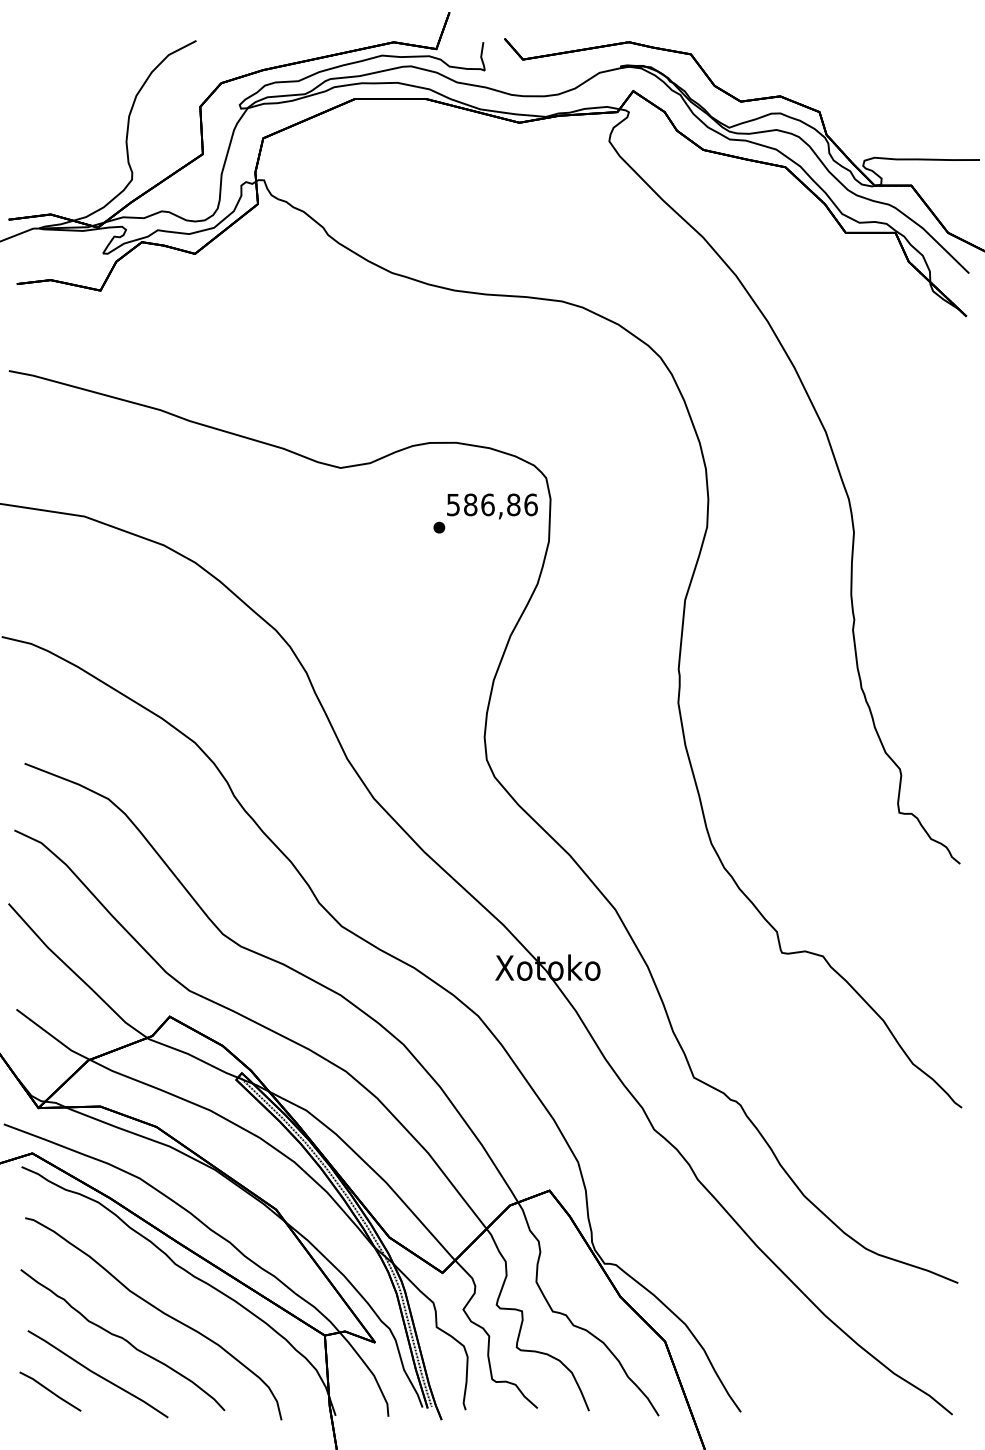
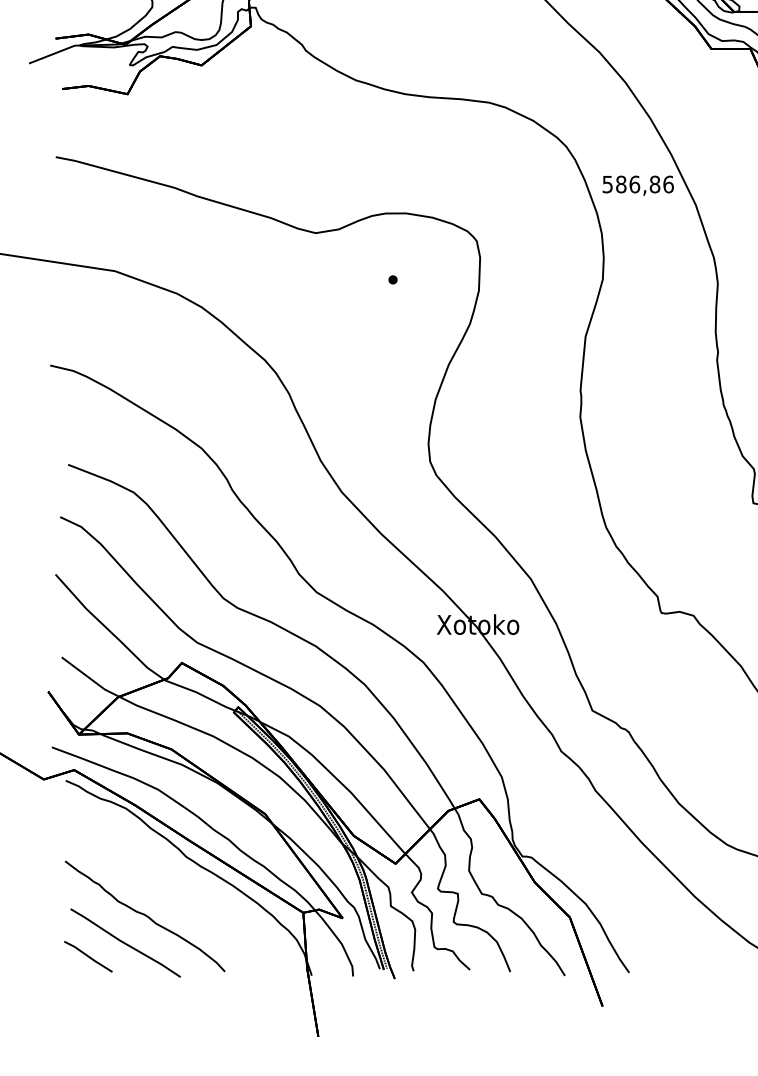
text: (492, 506) -> (638, 185), moved
part: (157, 1310) -> (172, 893), removed

